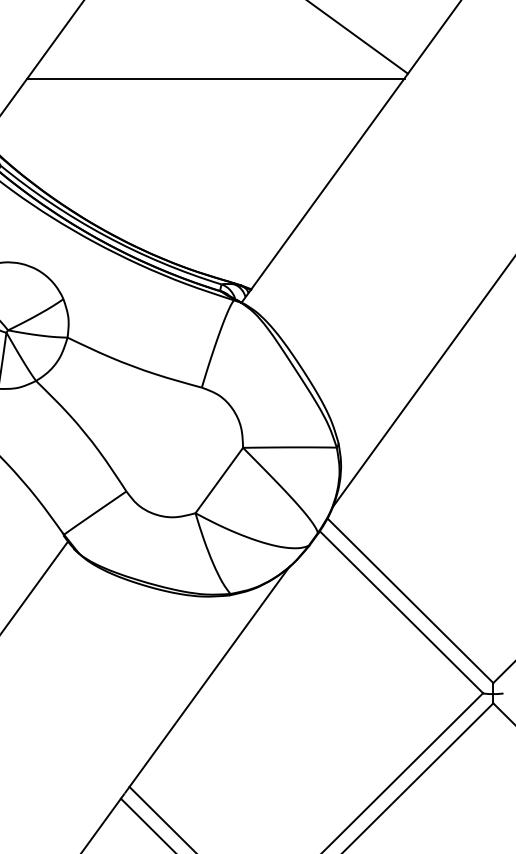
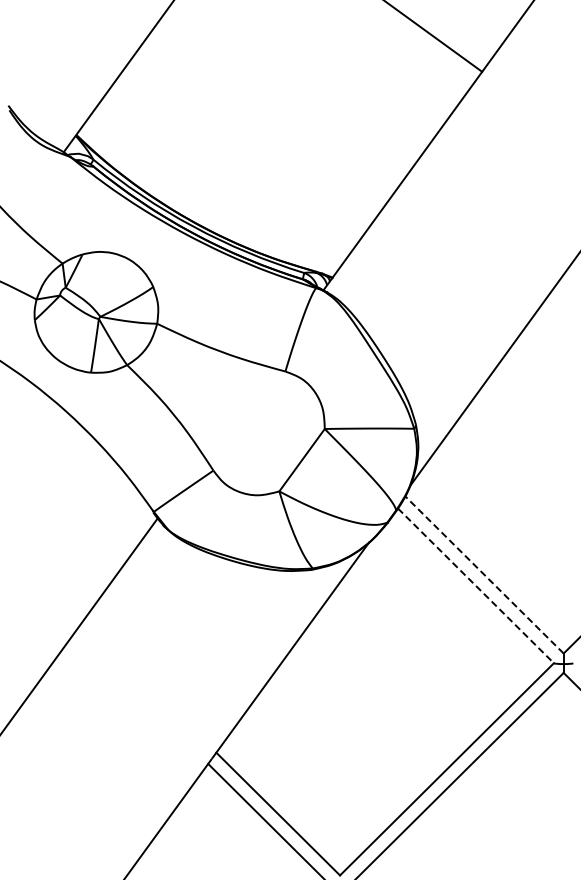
line: (215, 78) -> (298, 76), removed
line: (410, 600) -> (484, 574), solid -> dashed
line: (400, 611) -> (475, 585), solid -> dashed

